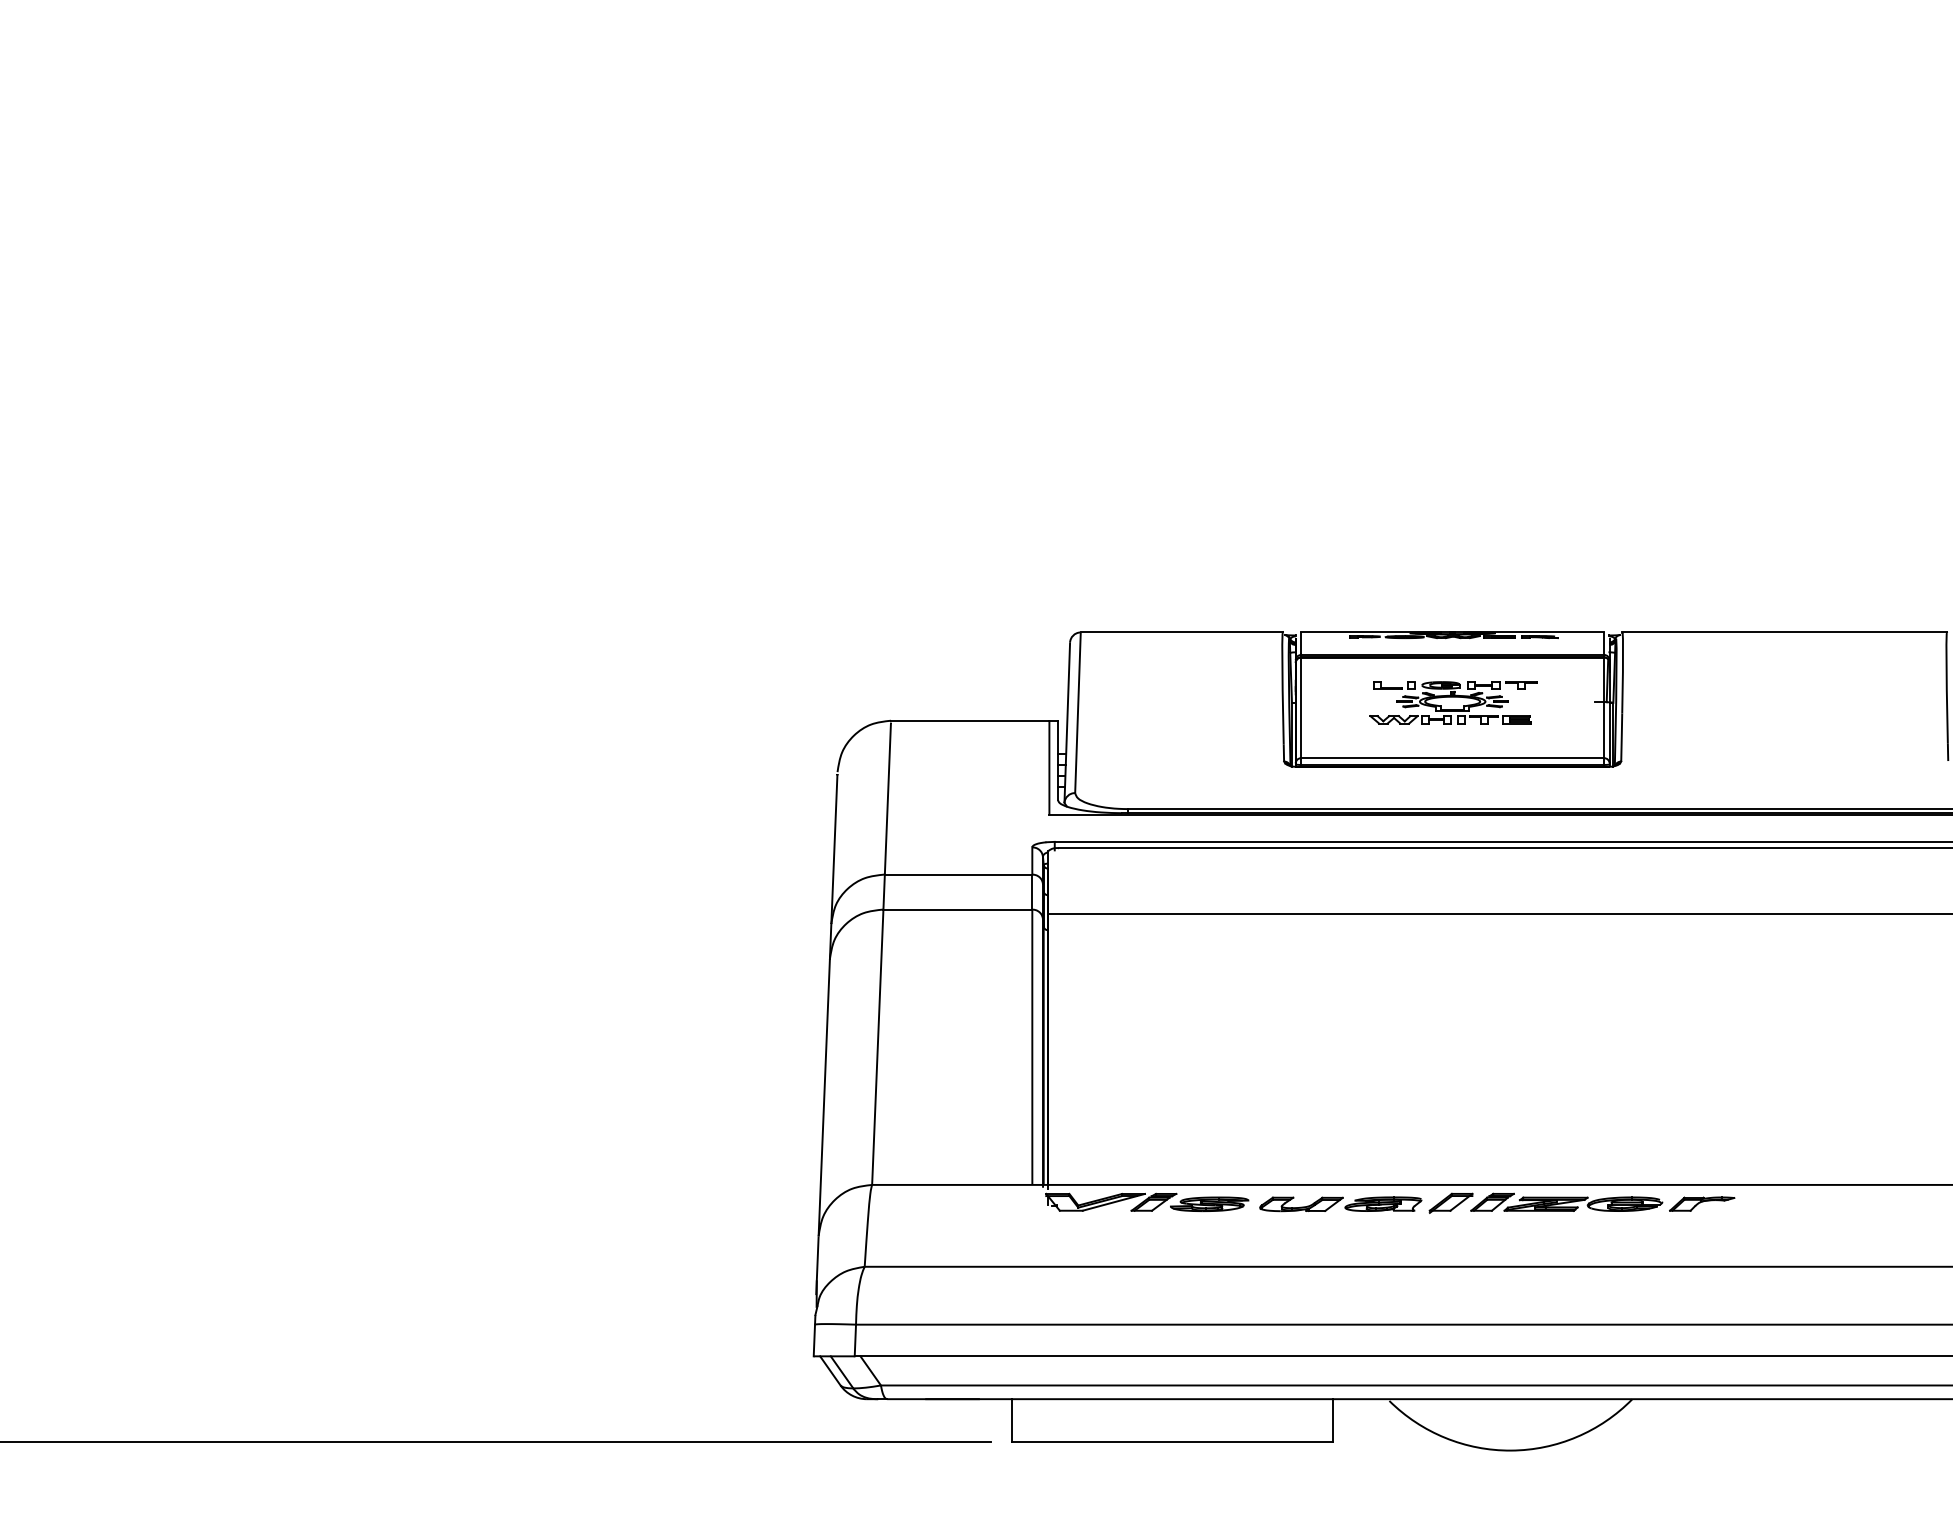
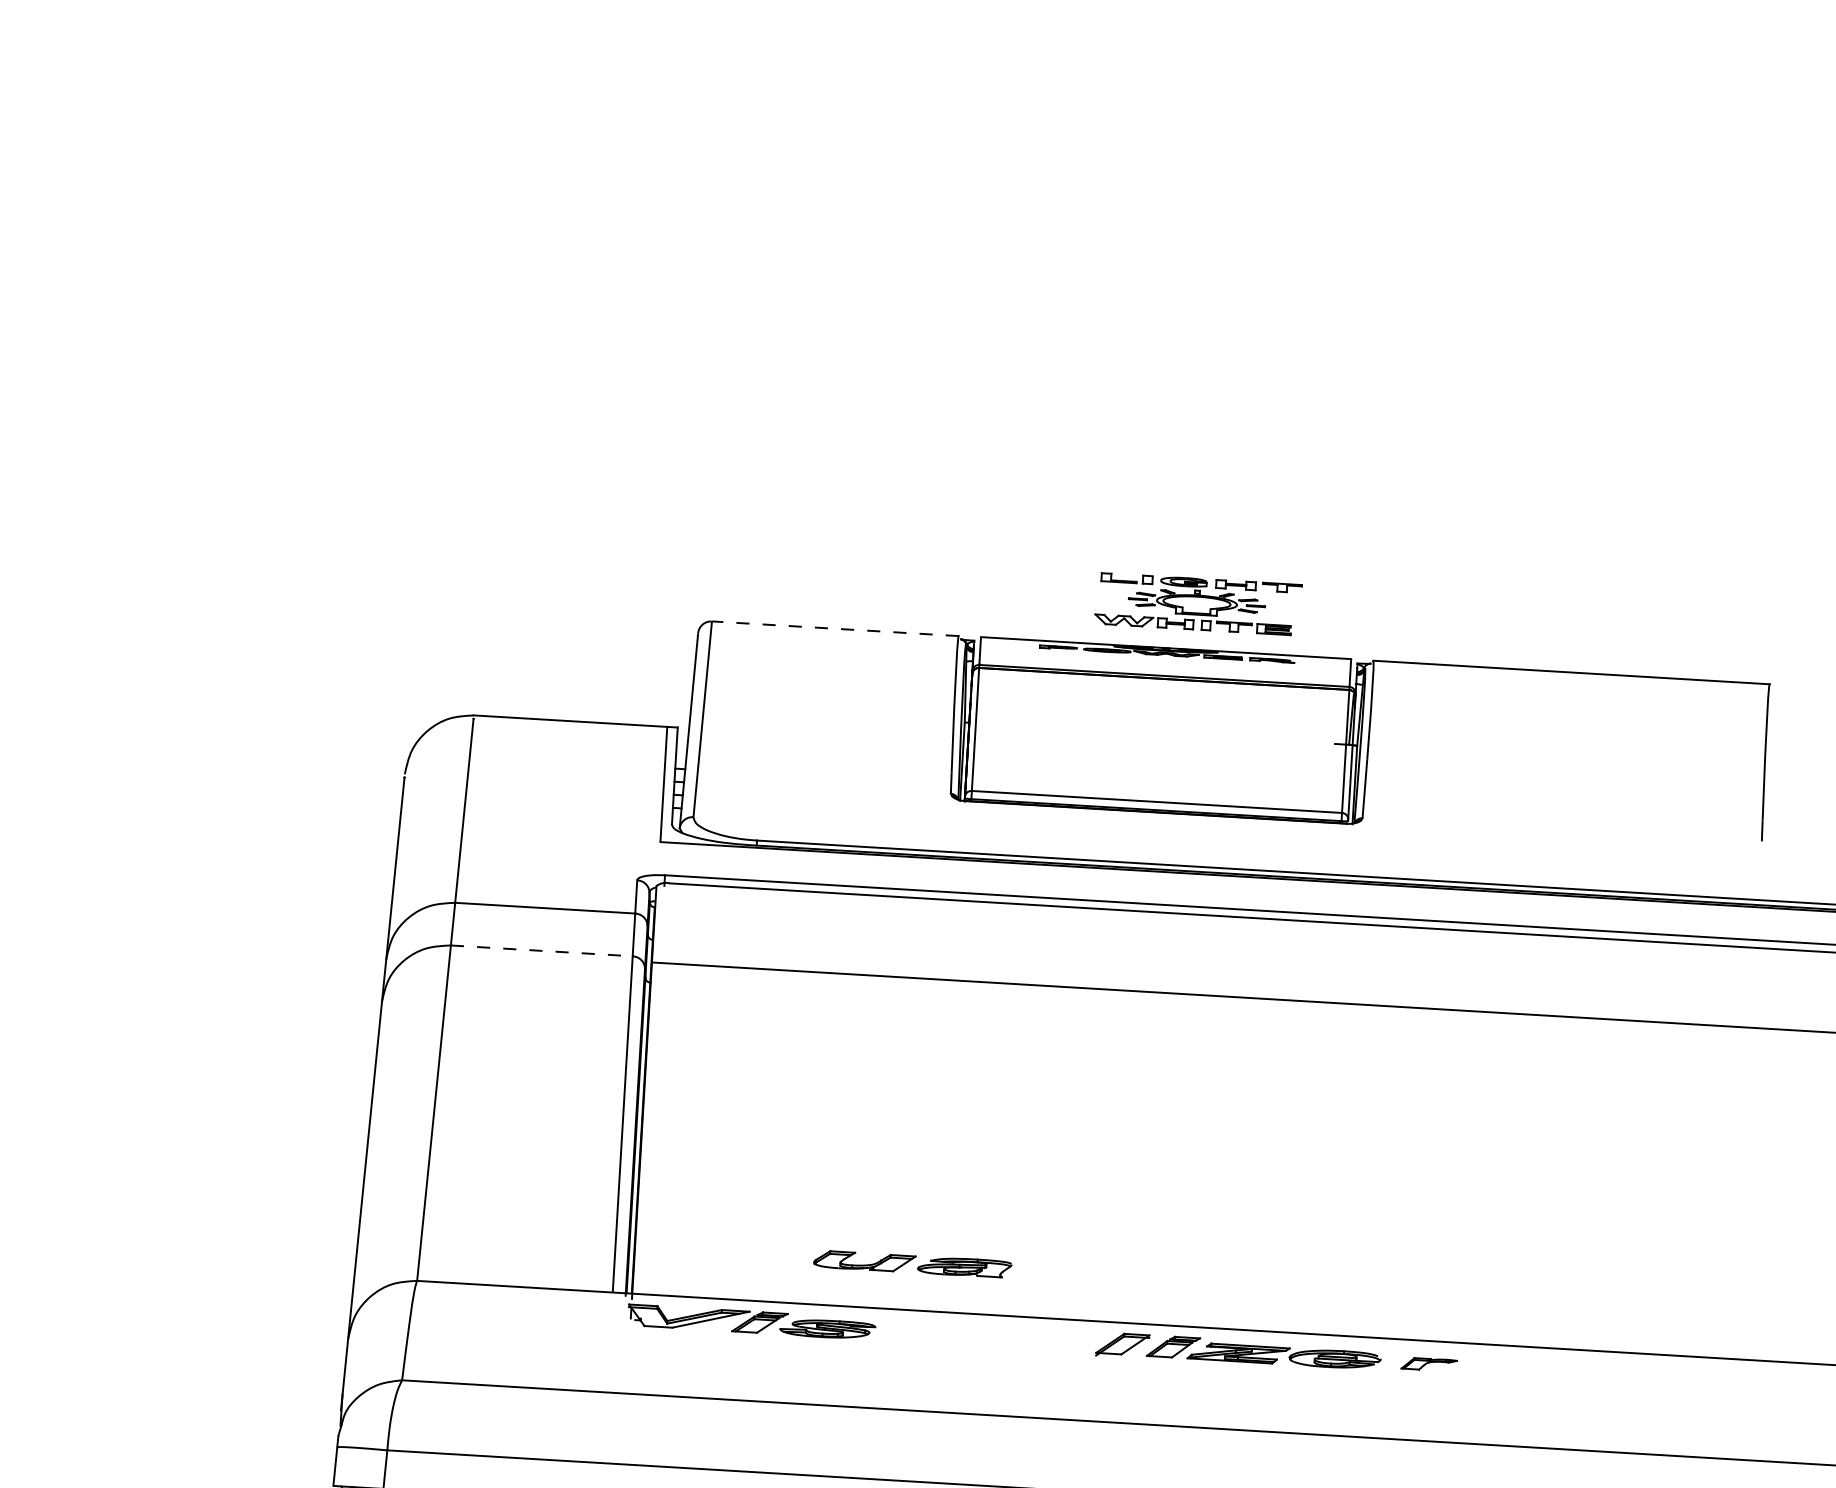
line: (1181, 632) -> (834, 628), solid -> dashed
part: (1453, 702) -> (1197, 603), moved
line: (958, 909) -> (542, 950), solid -> dashed
part: (1702, 1203) -> (1429, 1363), size x0.7
part: (1340, 1204) -> (912, 1264), moved

